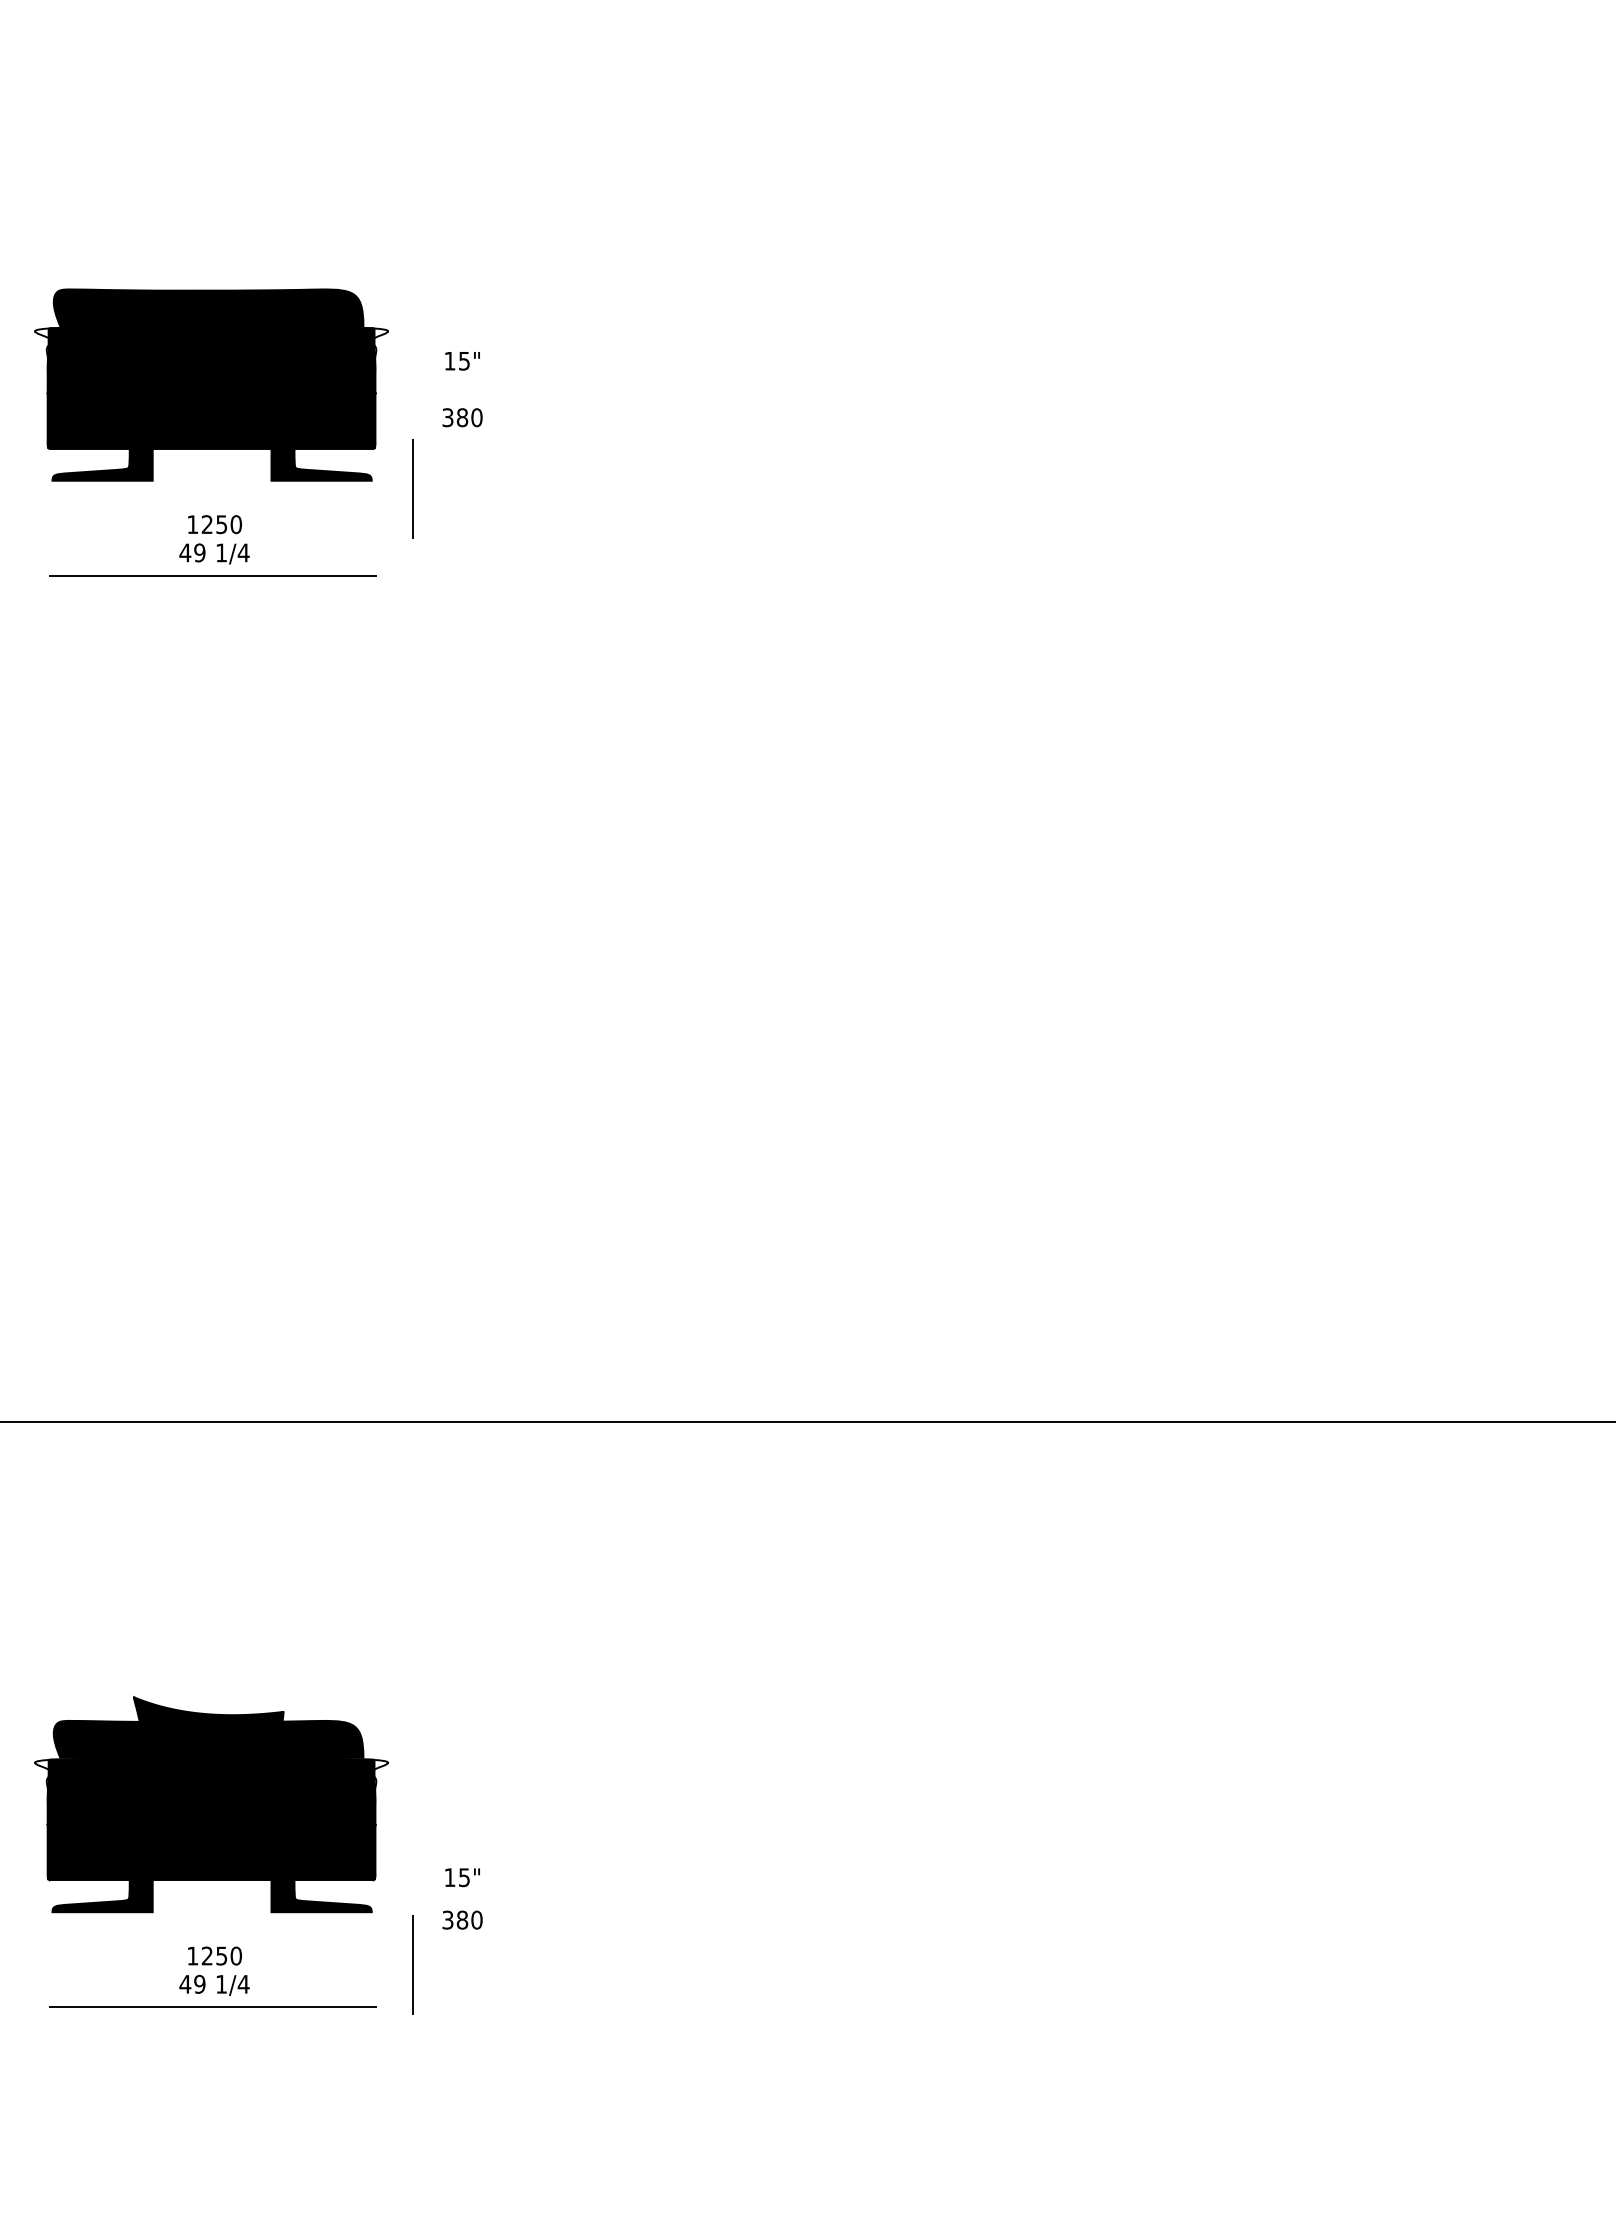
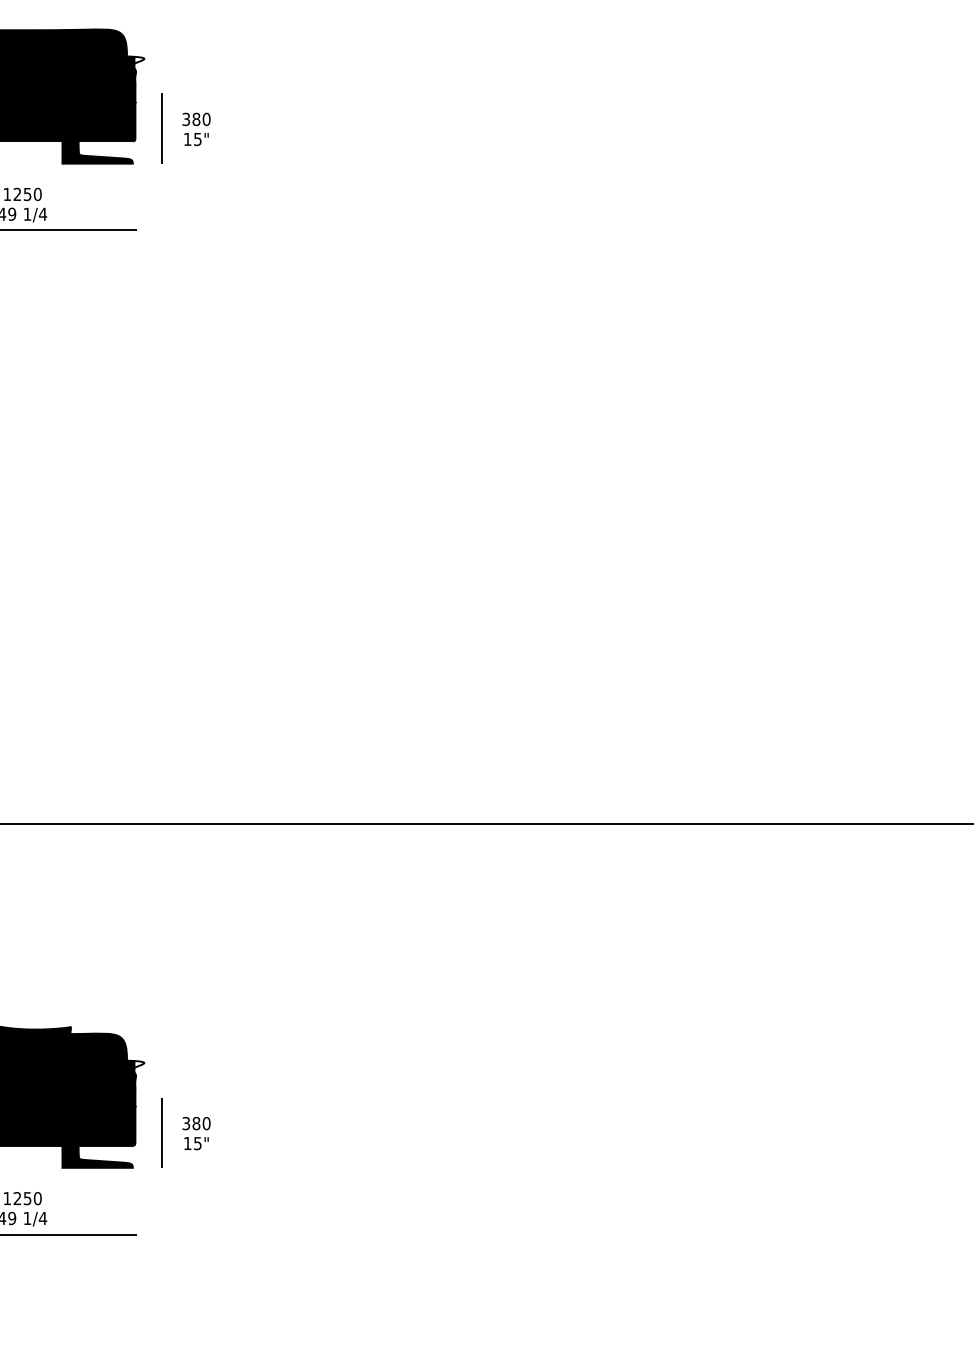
text: (462, 361) -> (196, 139), moved
line: (412, 488) -> (161, 128), moved
text: (462, 1919) -> (196, 1123), moved
line: (412, 1964) -> (161, 1132), moved

